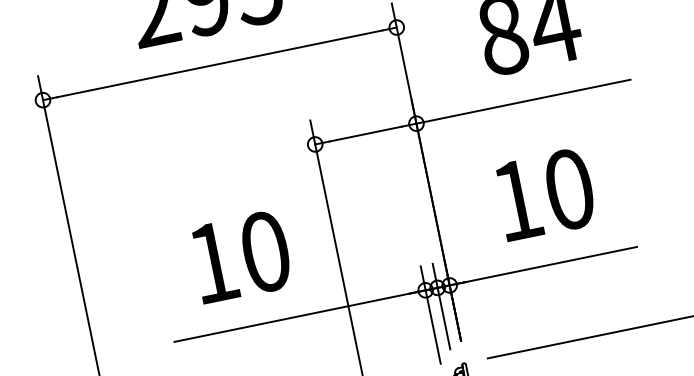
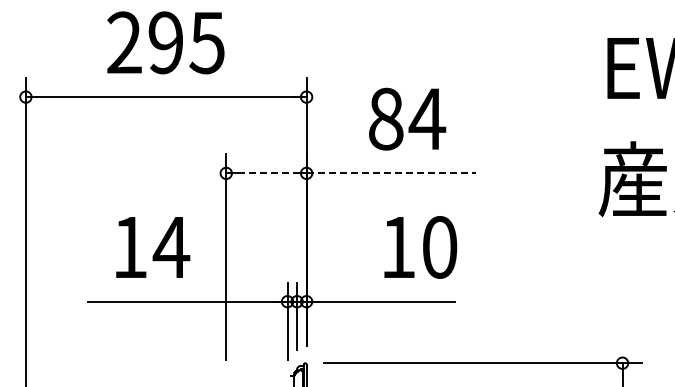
line: (523, 101) -> (391, 173), solid -> dashed
line: (365, 134) -> (266, 173), solid -> dashed
text: (545, 194) -> (420, 247), moved
text: (265, 252) -> (171, 247), 10 -> 14

